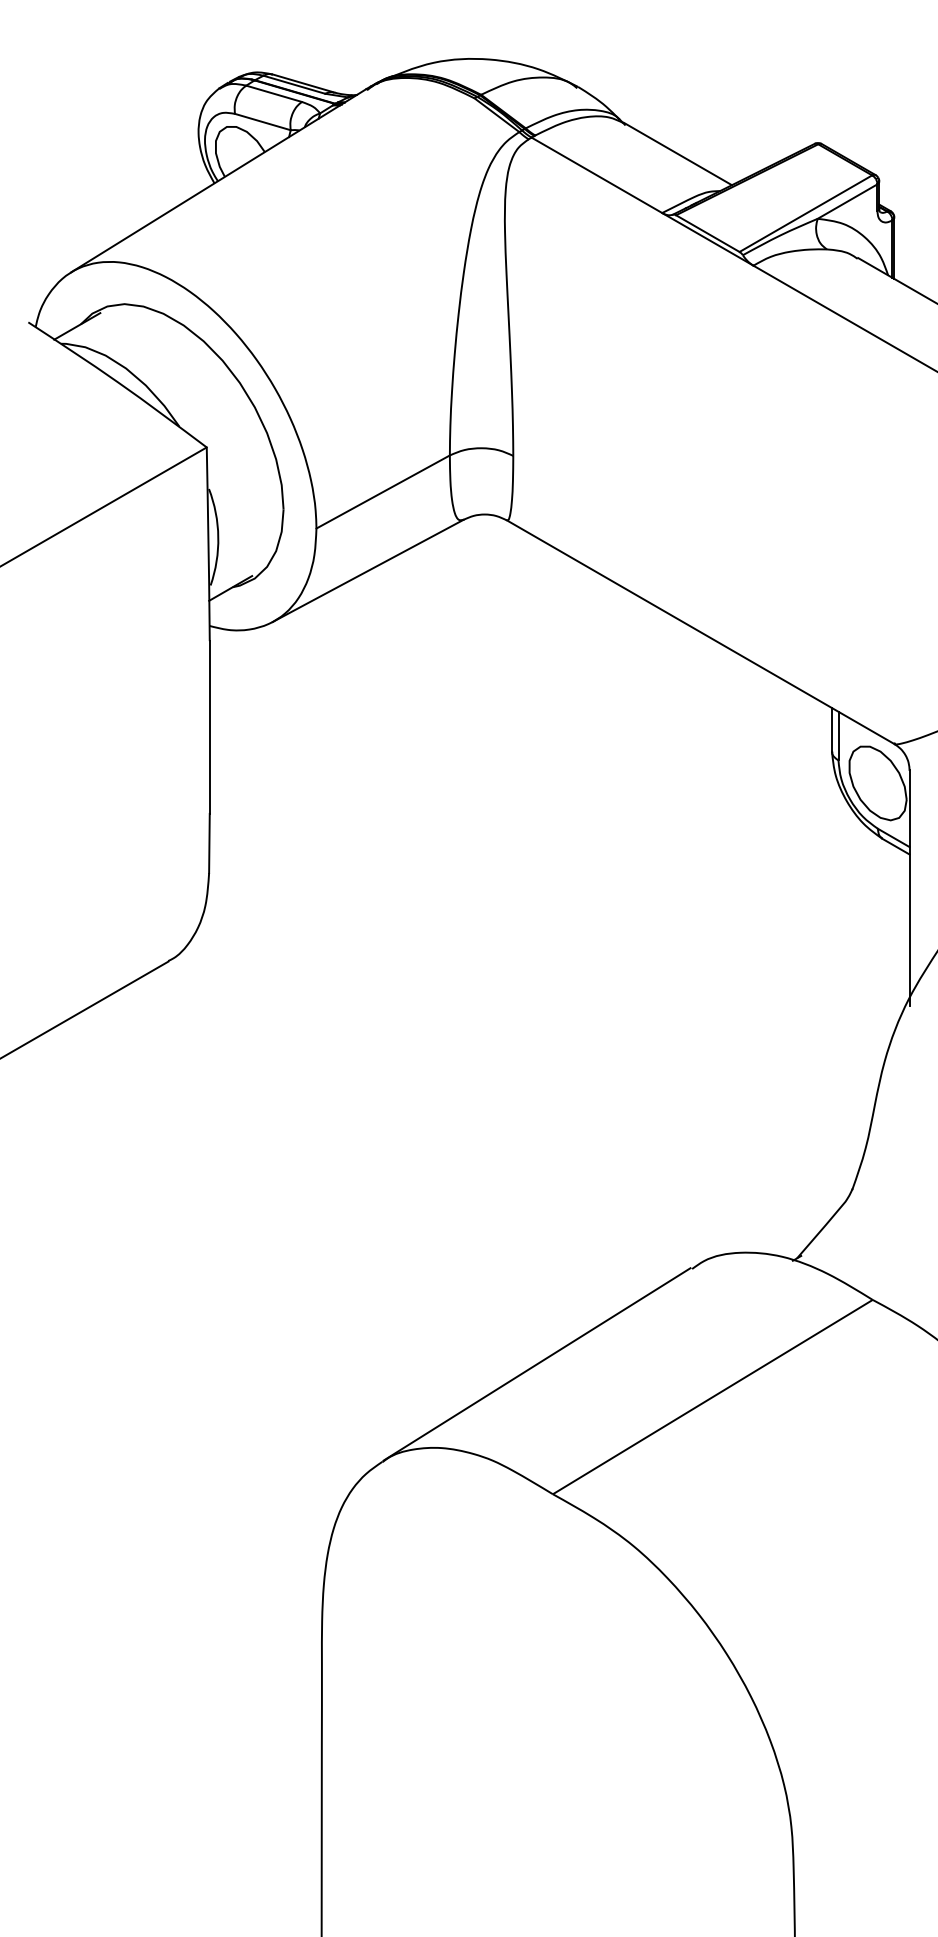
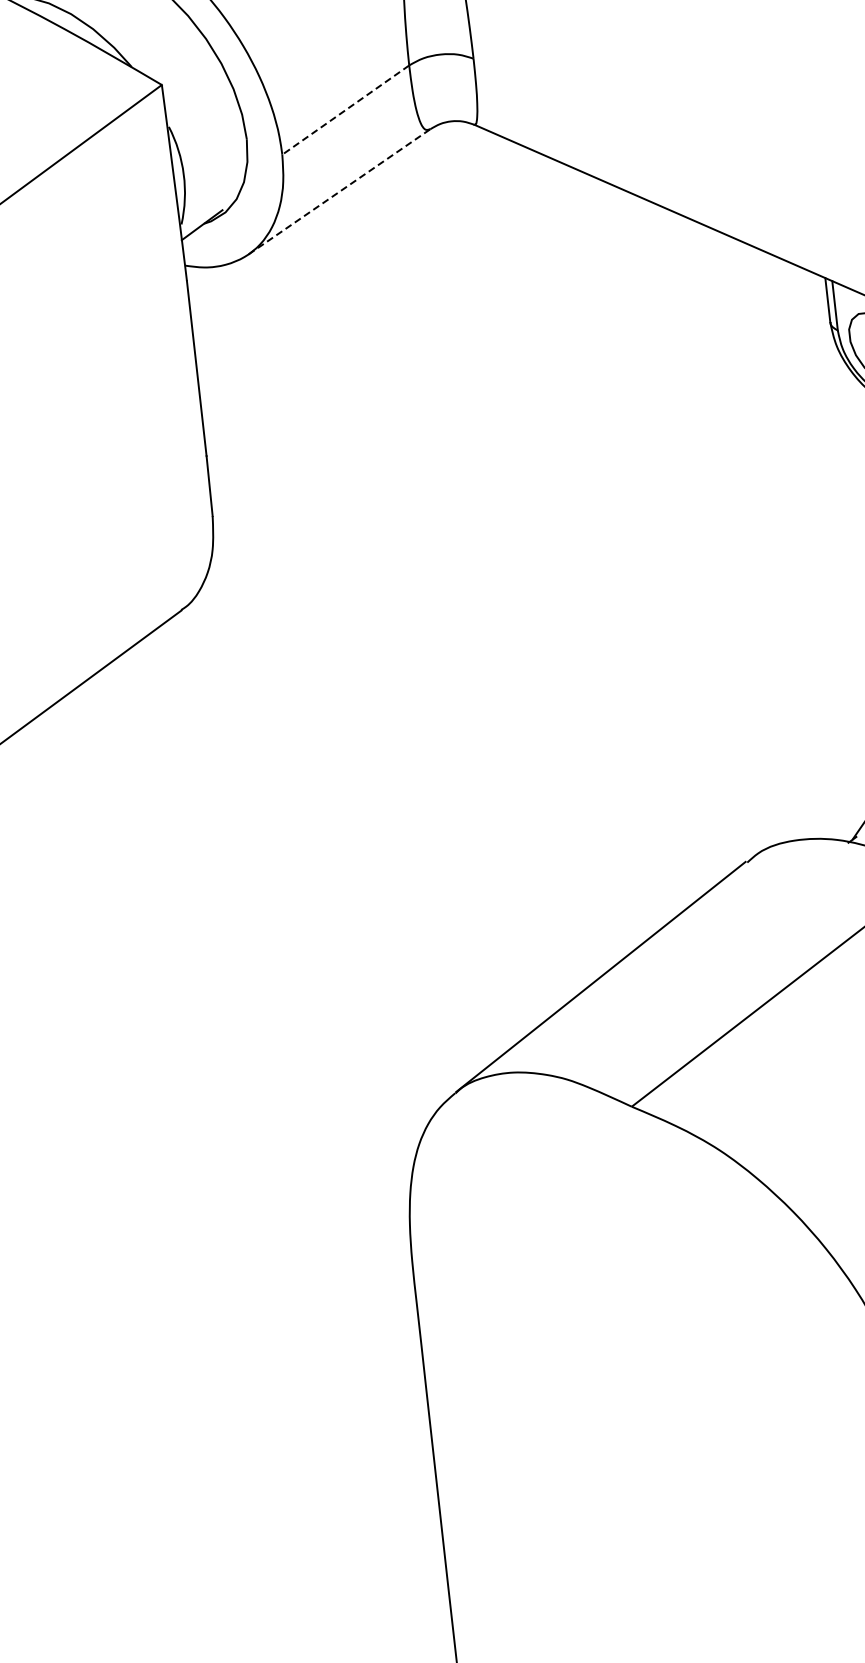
line: (382, 492) -> (345, 110), solid -> dashed
line: (368, 570) -> (339, 191), solid -> dashed

